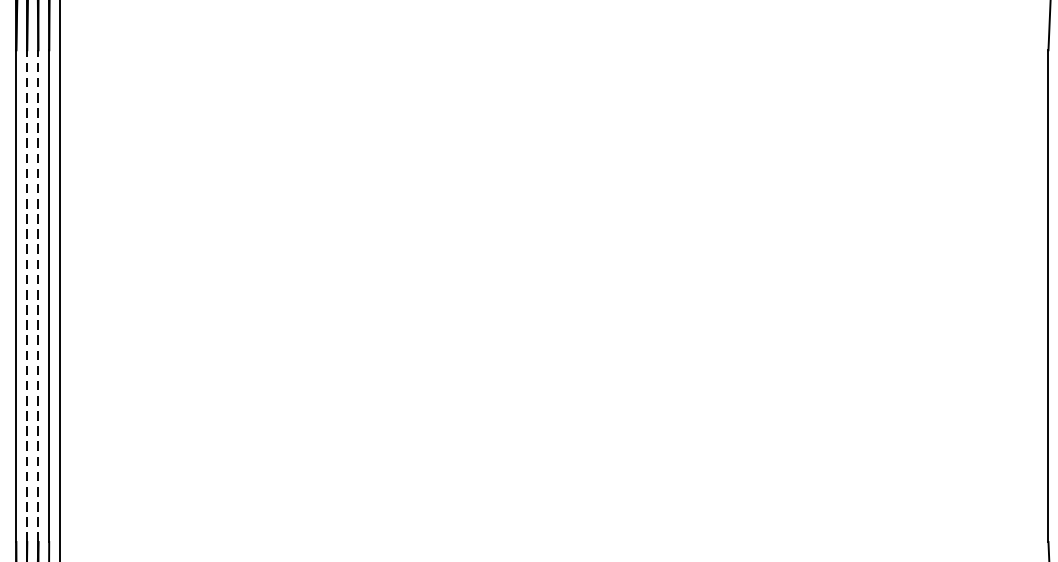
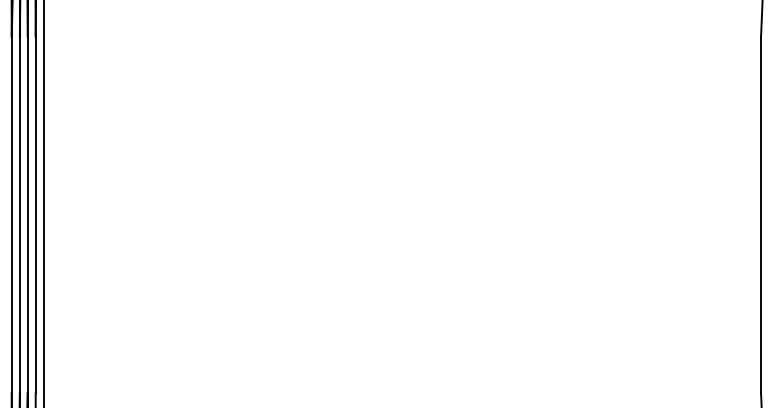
line: (26, 295) -> (19, 214), dashed -> solid
line: (37, 295) -> (27, 214), dashed -> solid

